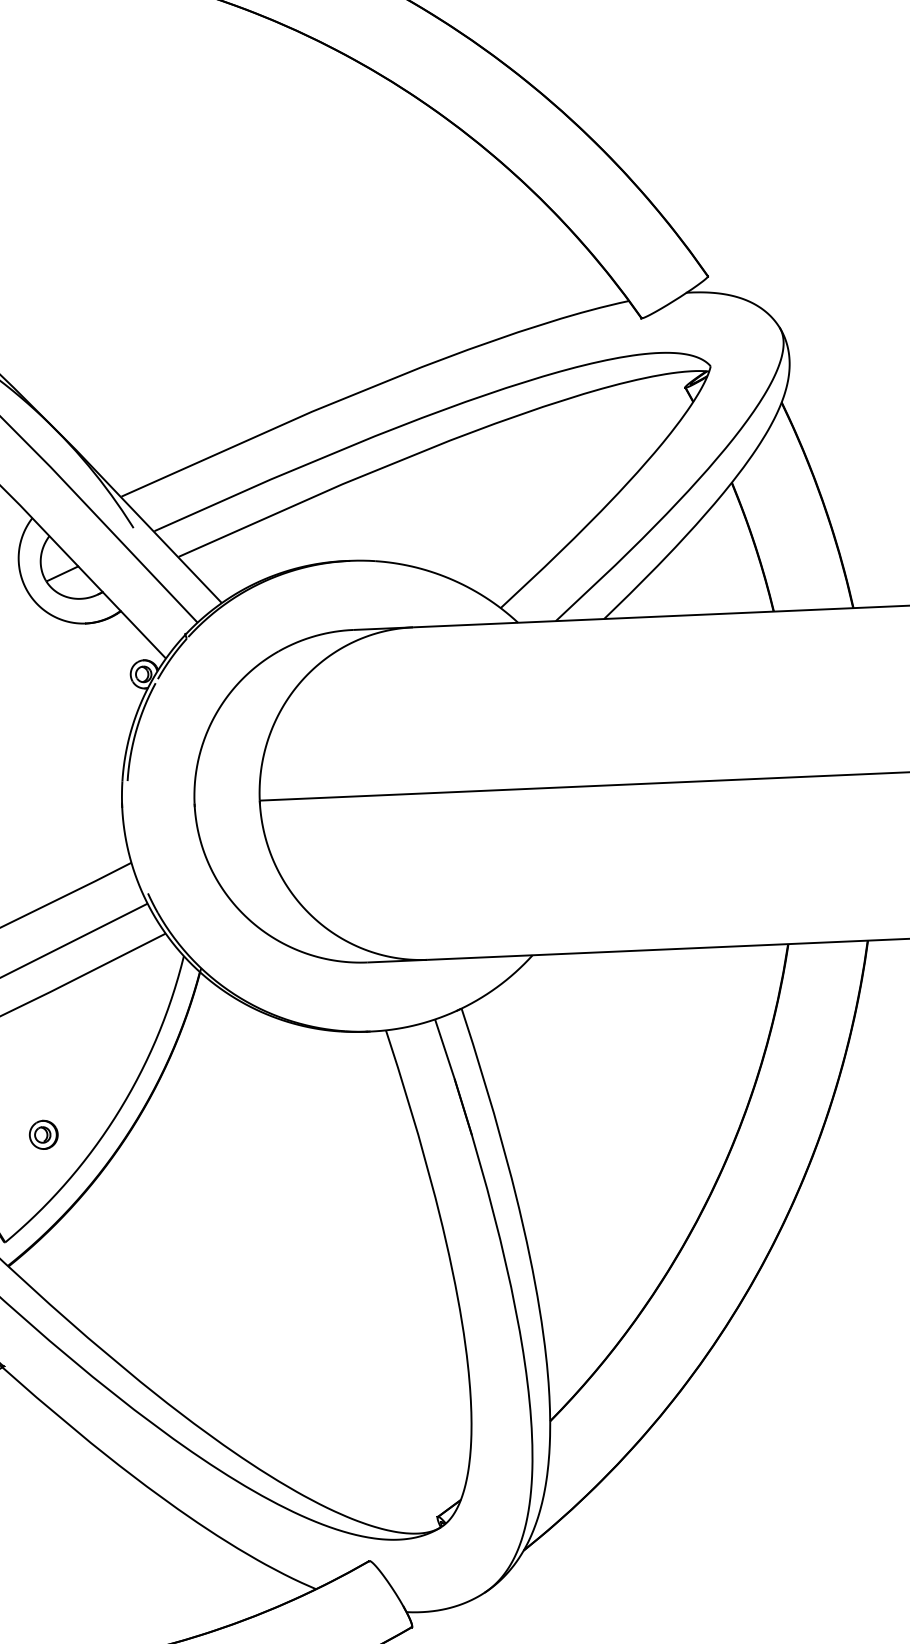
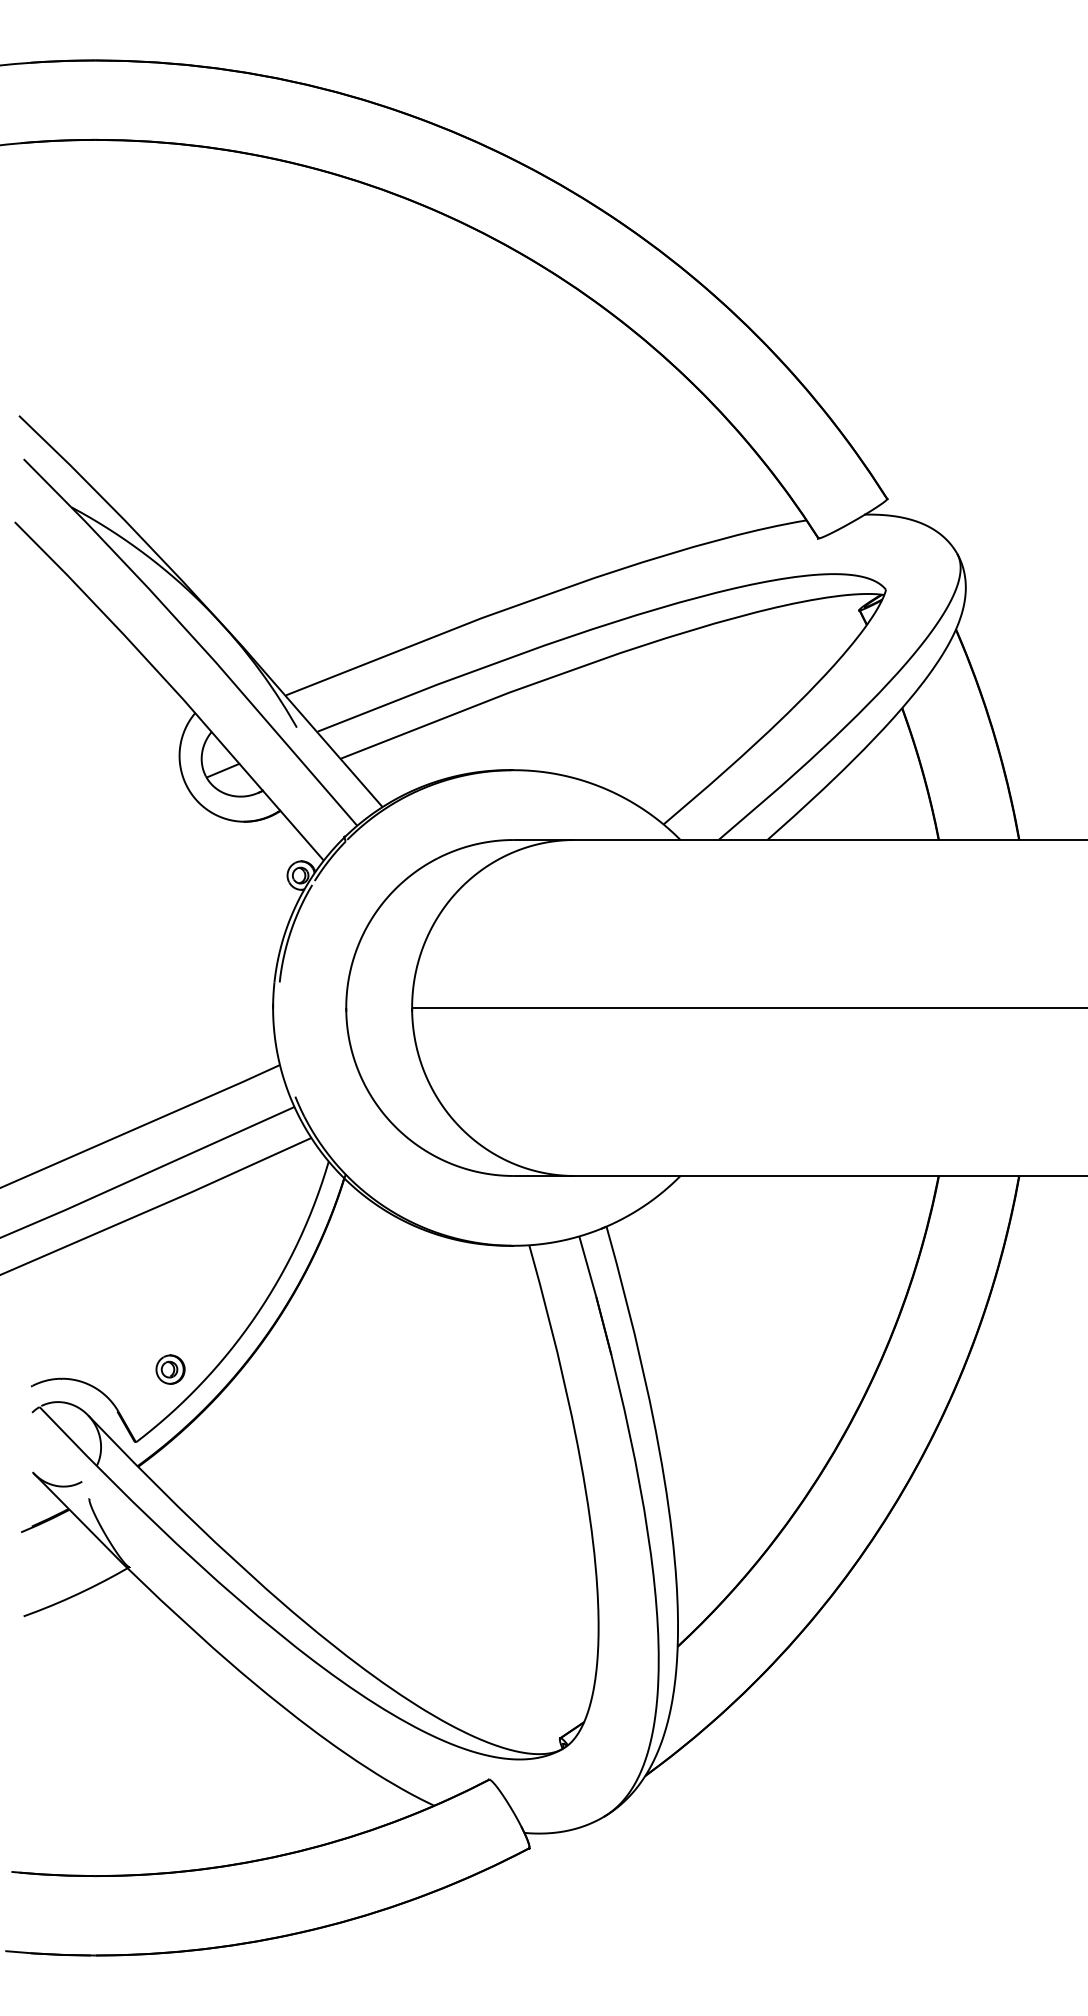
part: (43, 1134) -> (170, 1369), moved

